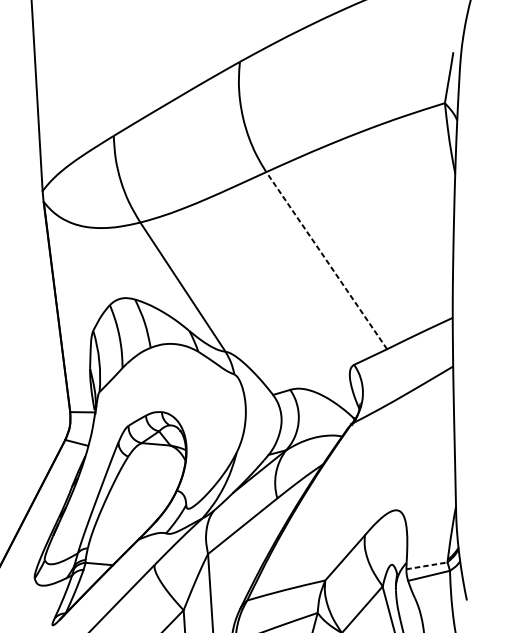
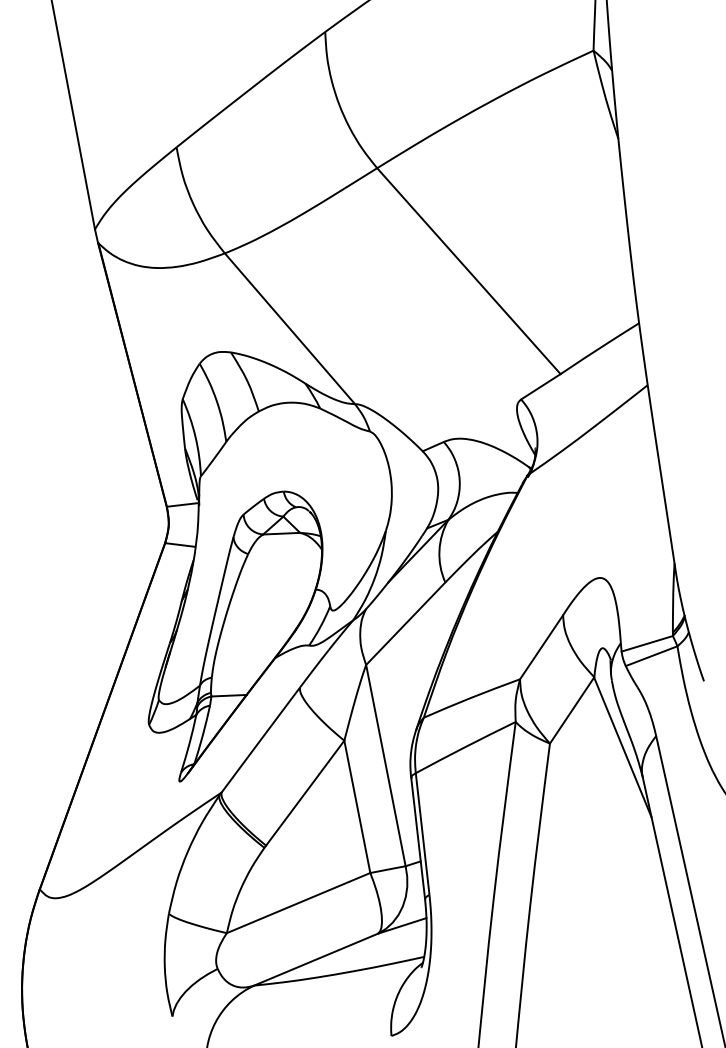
line: (326, 260) -> (468, 271), dashed -> solid
line: (427, 565) -> (647, 643), dashed -> solid

